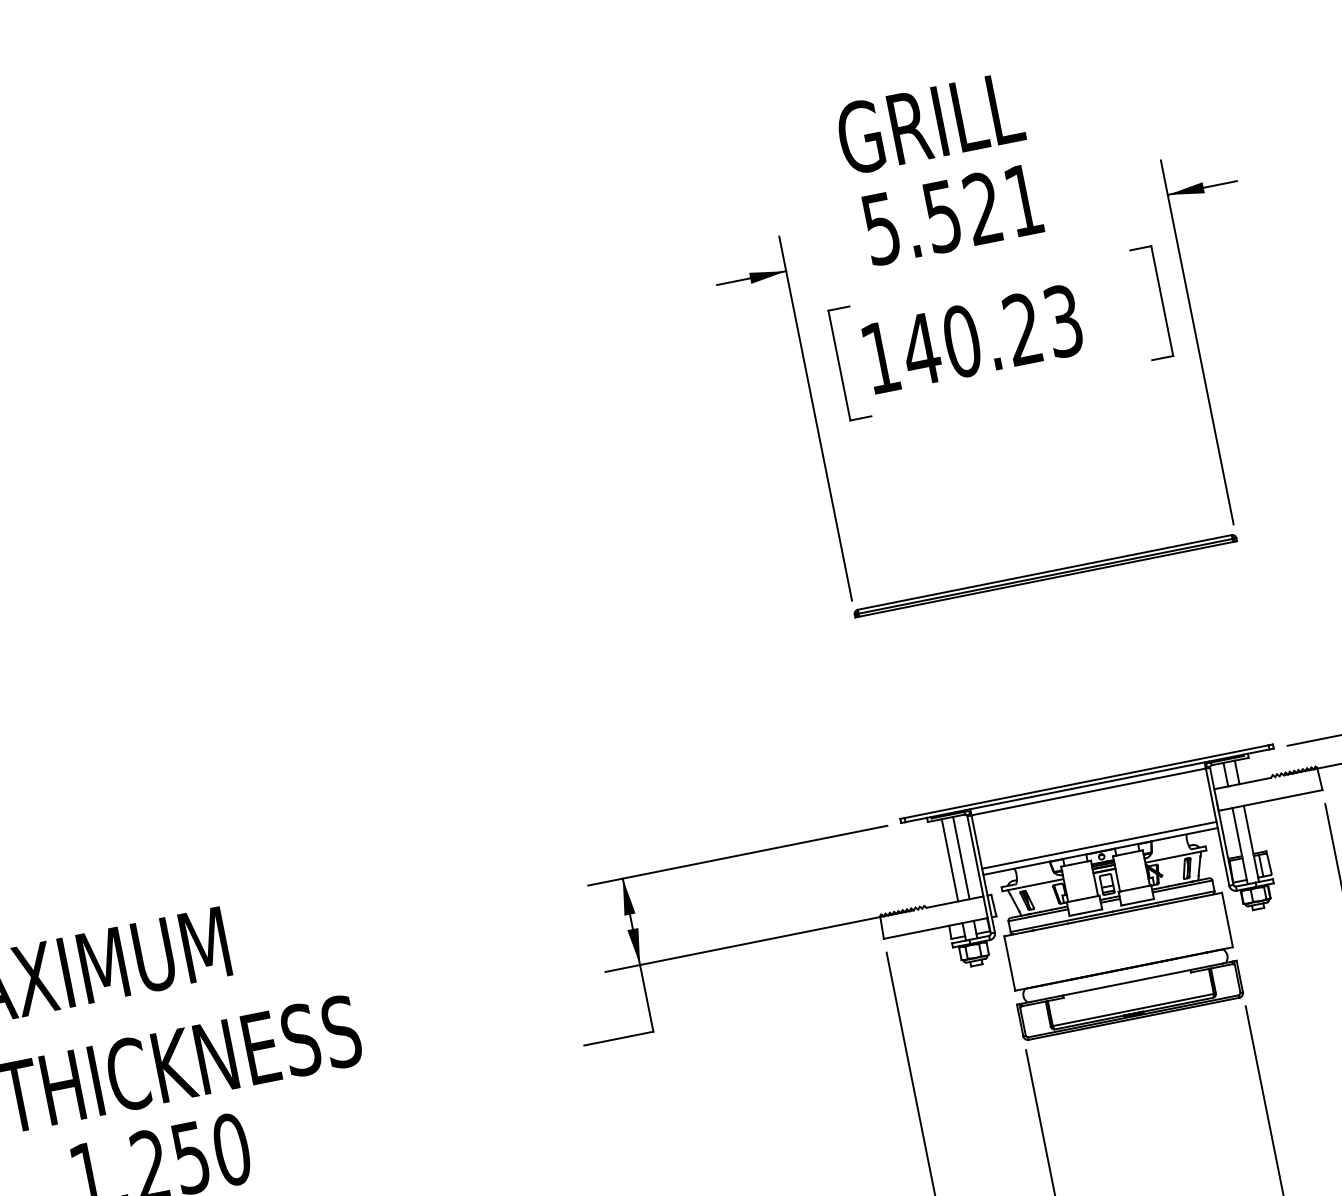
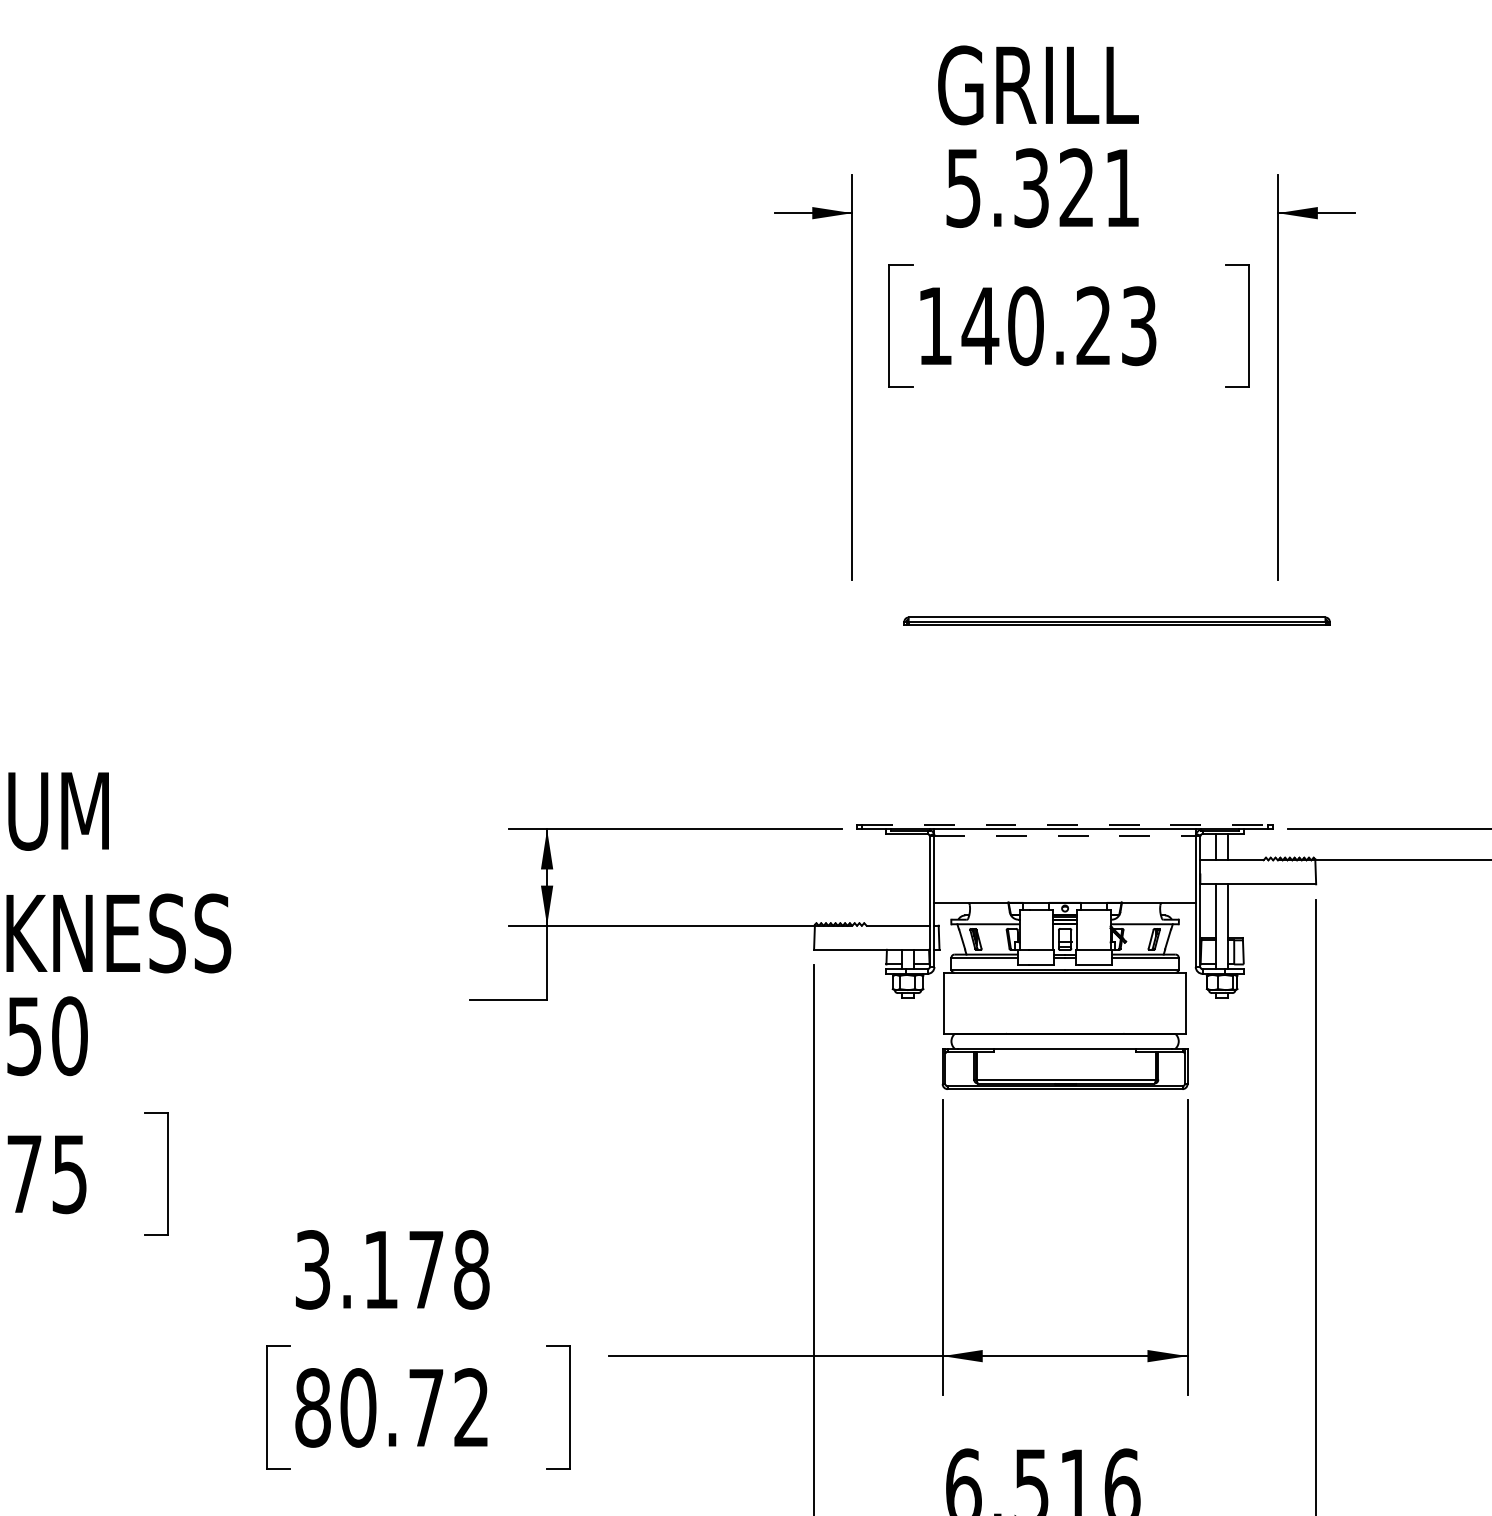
text: (942, 216) -> (1031, 187), 5.521 -> 5.321
part: (1044, 575) -> (1116, 620), moved
line: (1086, 781) -> (1065, 824), solid -> dashed
line: (1089, 792) -> (1065, 836), solid -> dashed
line: (1098, 845) -> (1064, 895), removed
line: (961, 857) -> (914, 879), removed
line: (949, 860) -> (901, 879), removed

